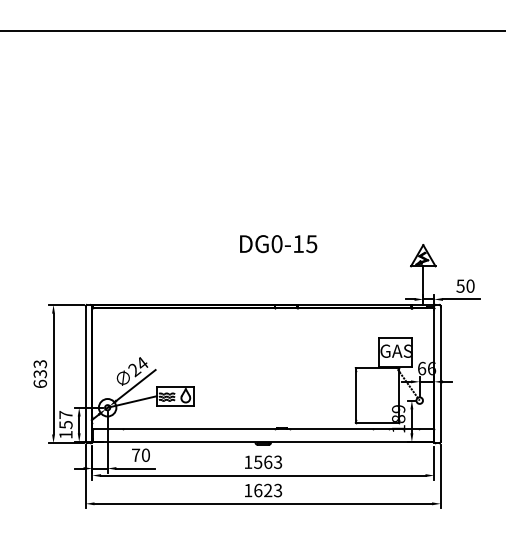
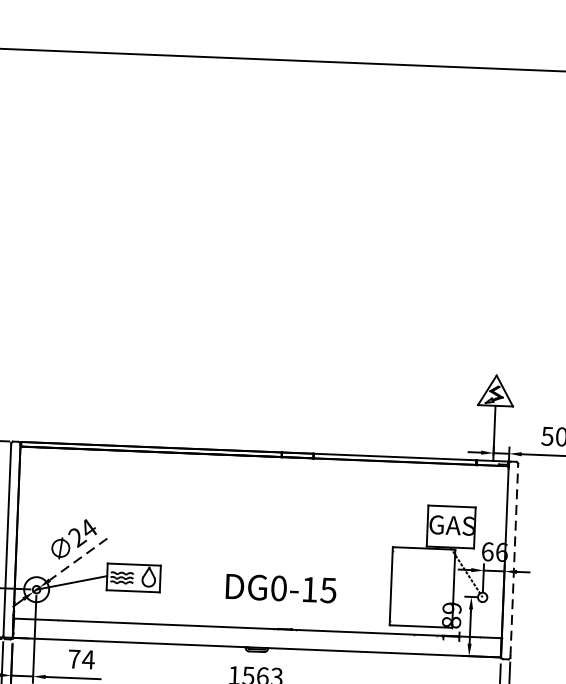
text: (278, 244) -> (281, 589), moved
line: (440, 374) -> (513, 561), solid -> dashed
line: (136, 385) -> (79, 559), solid -> dashed
text: (145, 454) -> (88, 658), 70 -> 74

